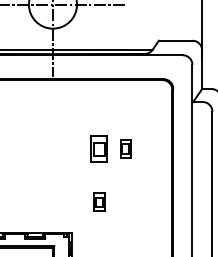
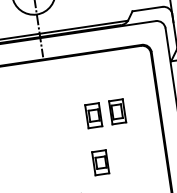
part: (125, 148) -> (117, 111), size x1.43
part: (98, 201) -> (99, 162), size x1.43

